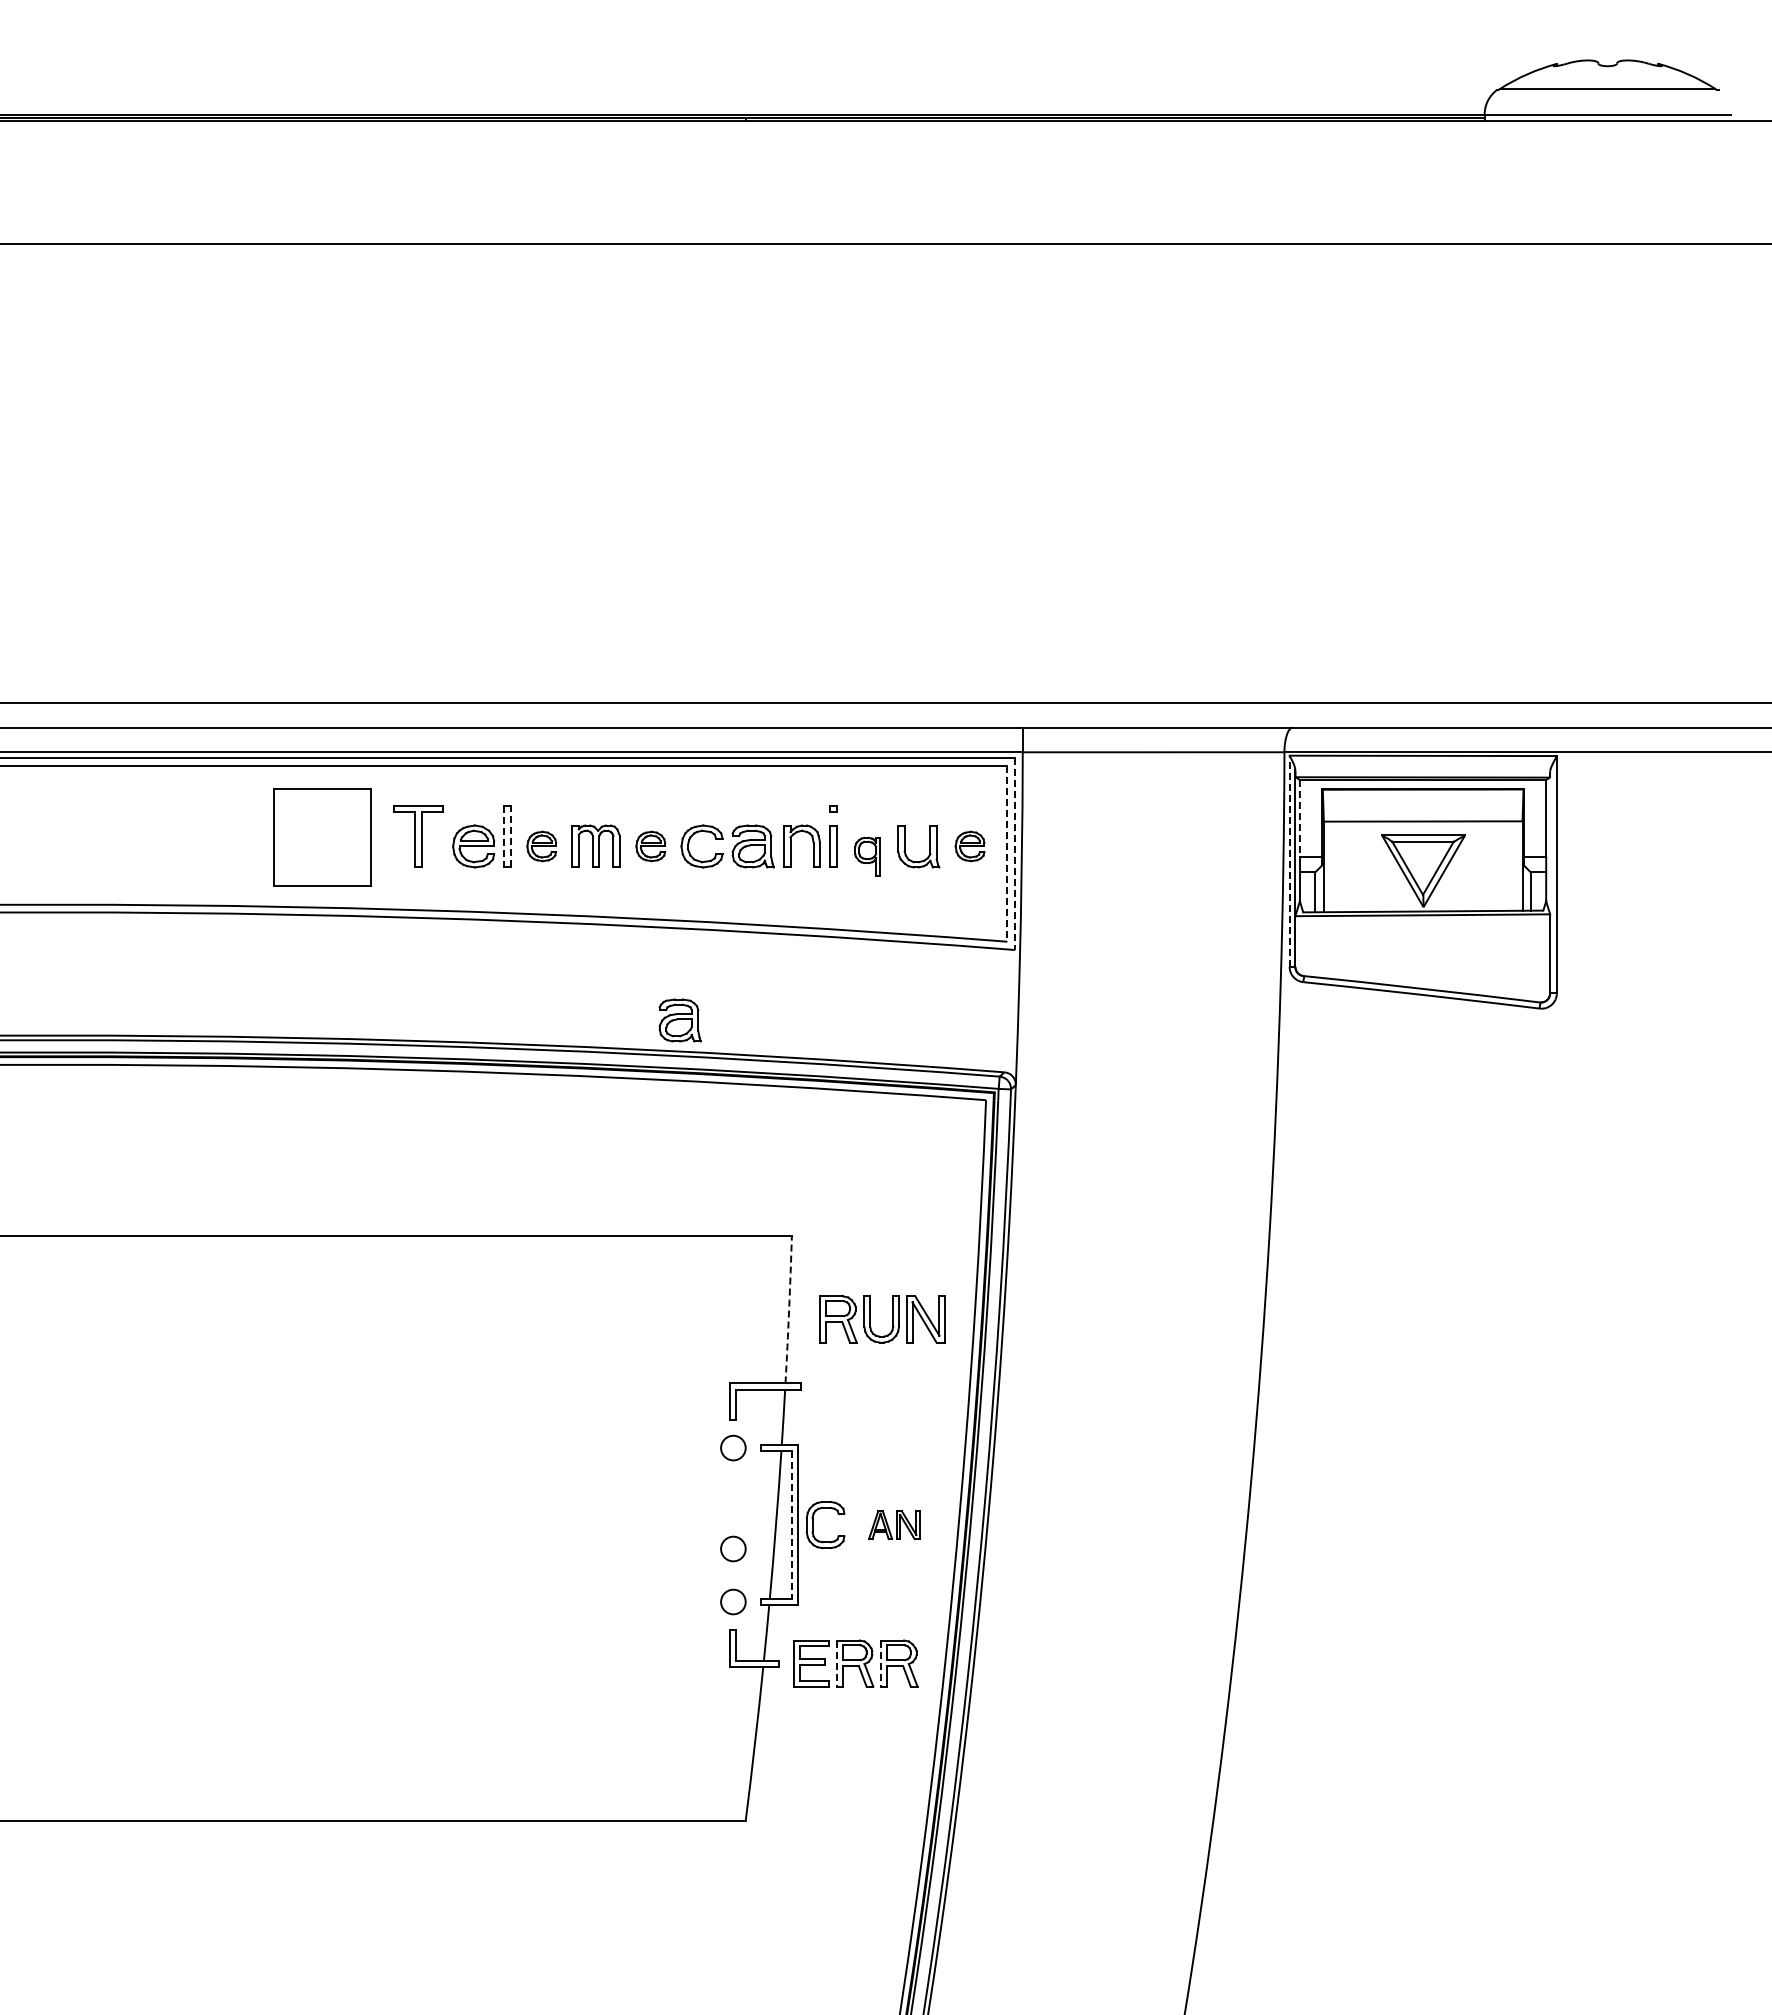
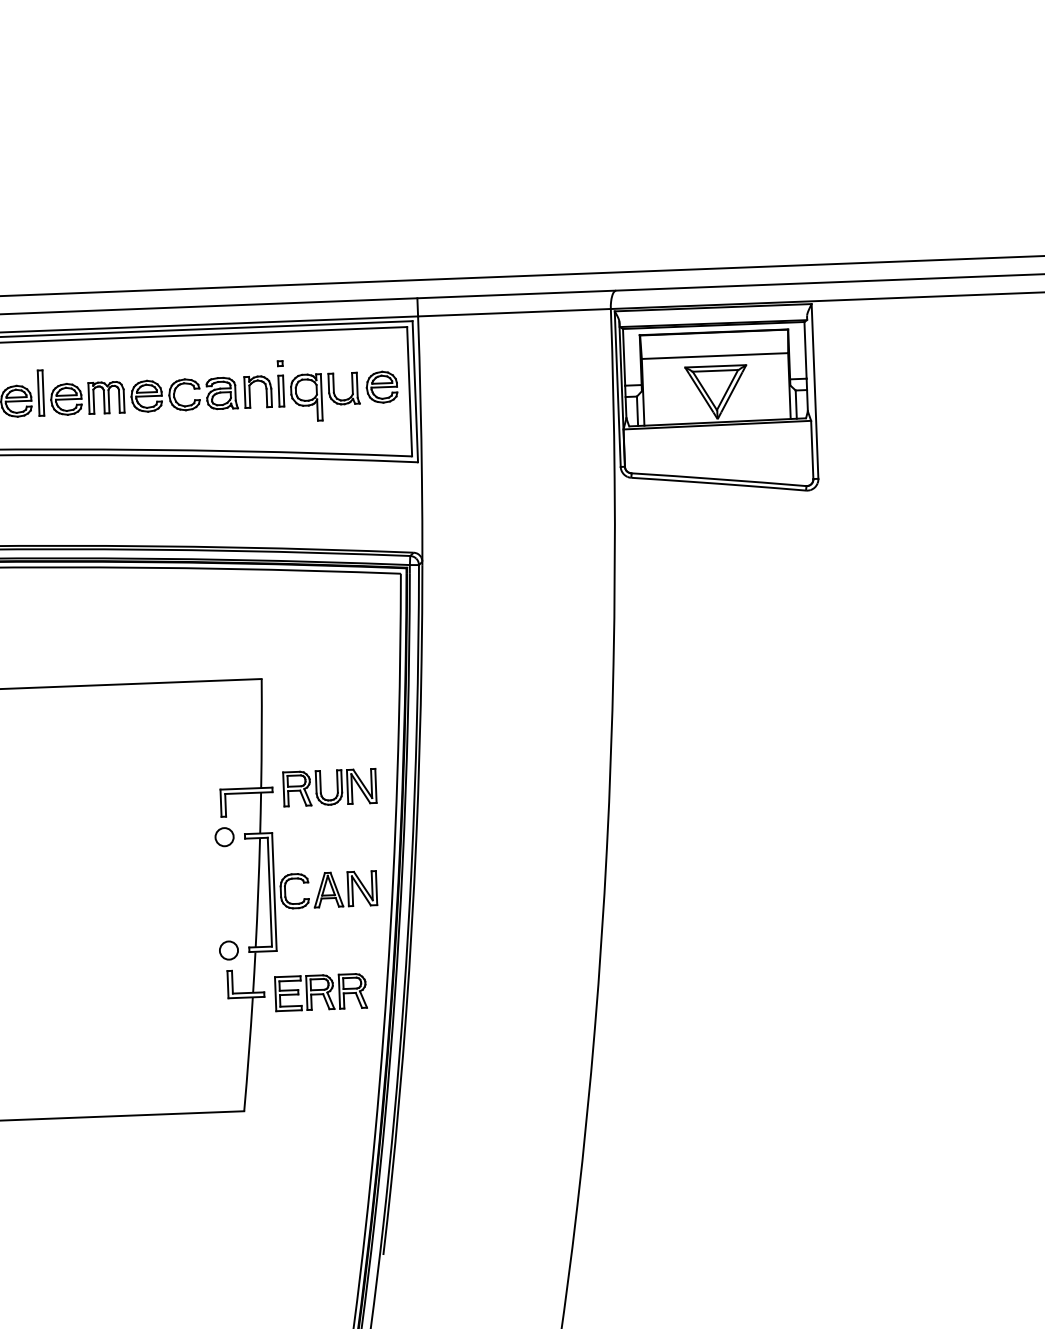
line: (1299, 818) -> (623, 357), dashed -> solid
line: (504, 836) -> (38, 393), dashed -> solid
line: (510, 836) -> (43, 392), dashed -> solid
part: (541, 846) -> (66, 399), size x1.43
part: (650, 846) -> (146, 396), size x1.43
part: (969, 846) -> (381, 387), size x1.43
line: (1007, 853) -> (409, 391), dashed -> solid
line: (1015, 854) -> (415, 391), dashed -> solid
part: (867, 856) -> (306, 397), size x1.67
line: (1289, 861) -> (617, 389), dashed -> solid
part: (679, 1020) -> (172, 523), removed
arc: (789, 1309) -> (262, 733), dashed -> solid
part: (892, 1319) -> (337, 787), moved
line: (791, 1525) -> (269, 892), dashed -> solid
part: (894, 1525) -> (345, 889), size x1.67
circle: (733, 1548) -> (227, 911), removed
line: (836, 1664) -> (306, 993), dashed -> solid
line: (881, 1664) -> (339, 992), dashed -> solid

